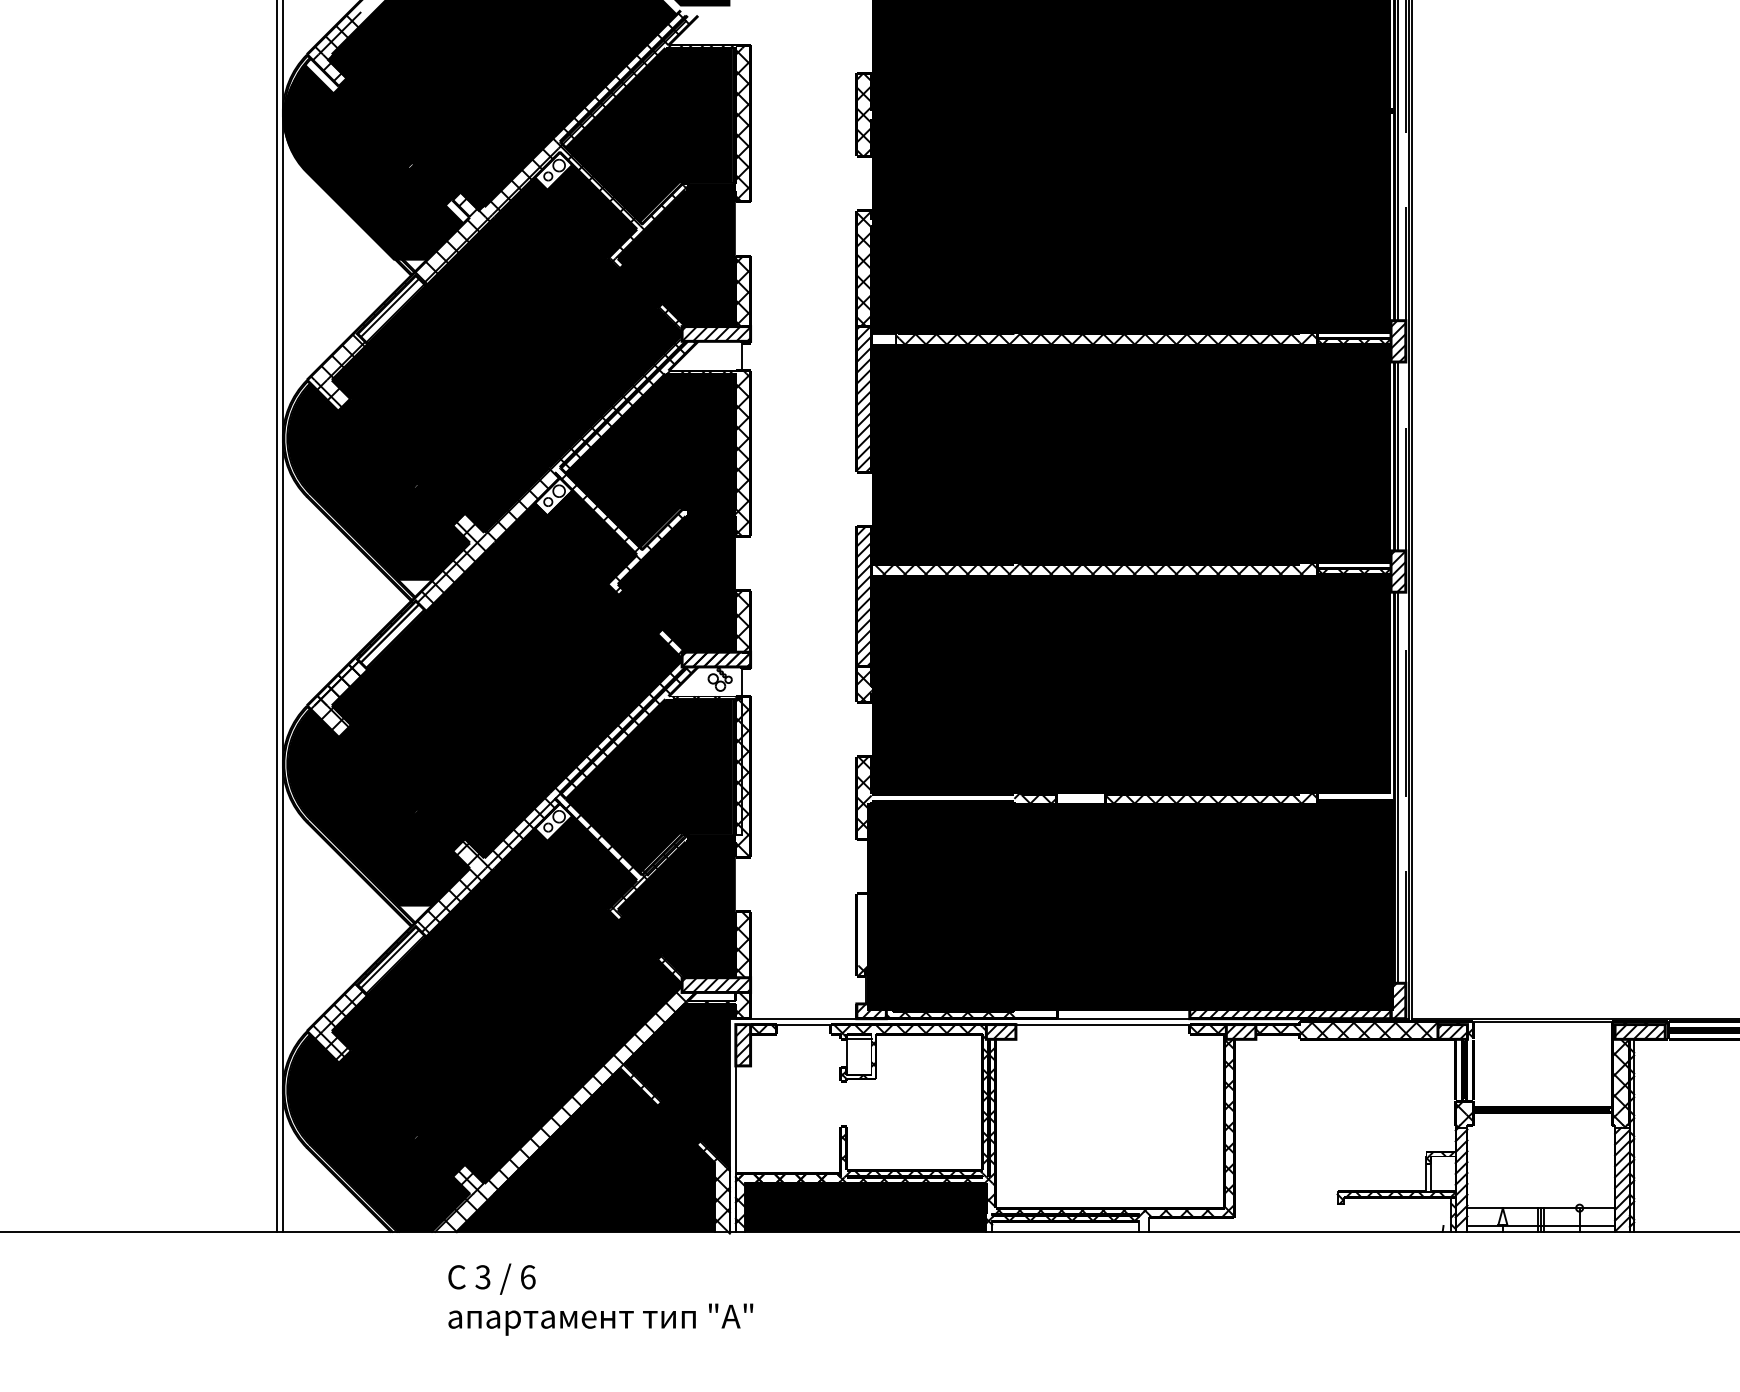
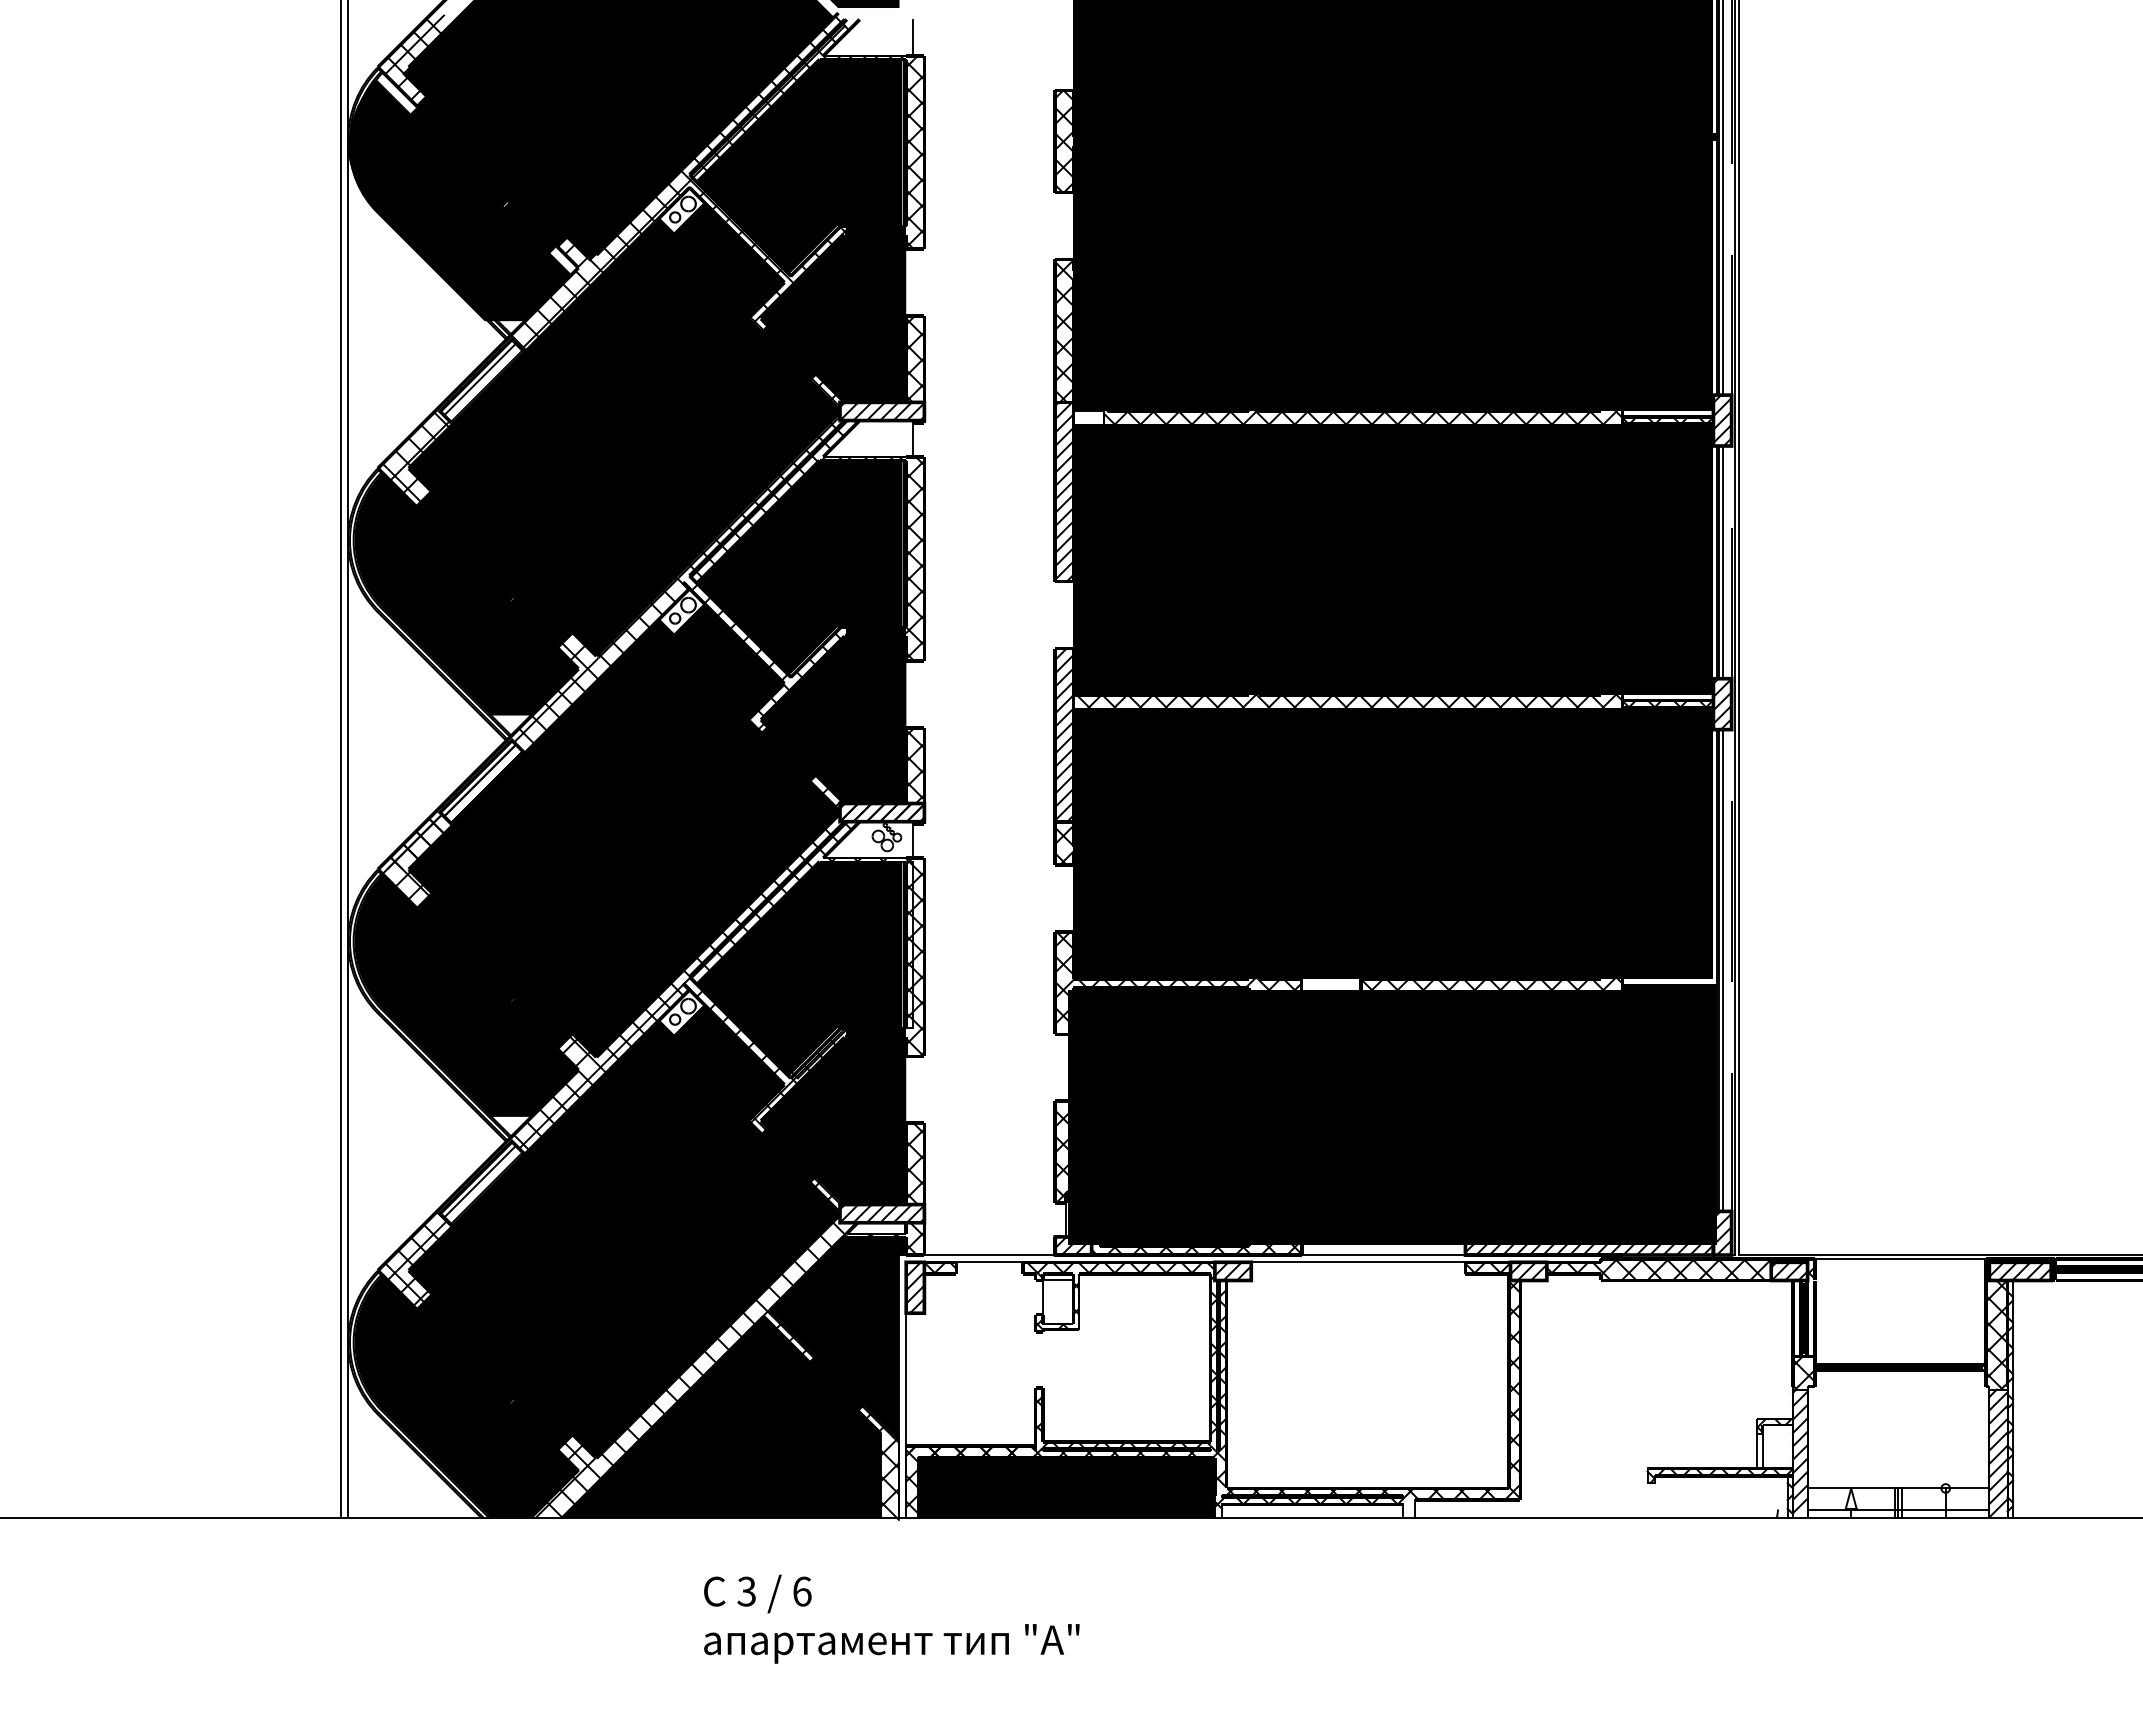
line: (741, 30) -> (913, 37), added
hatch: (943, 797) -> (1161, 982), added
hatch: (864, 929) -> (1064, 1145), added
hatch: (1036, 1010) -> (1276, 1245), added
text: (600, 1299) -> (891, 1618), moved

